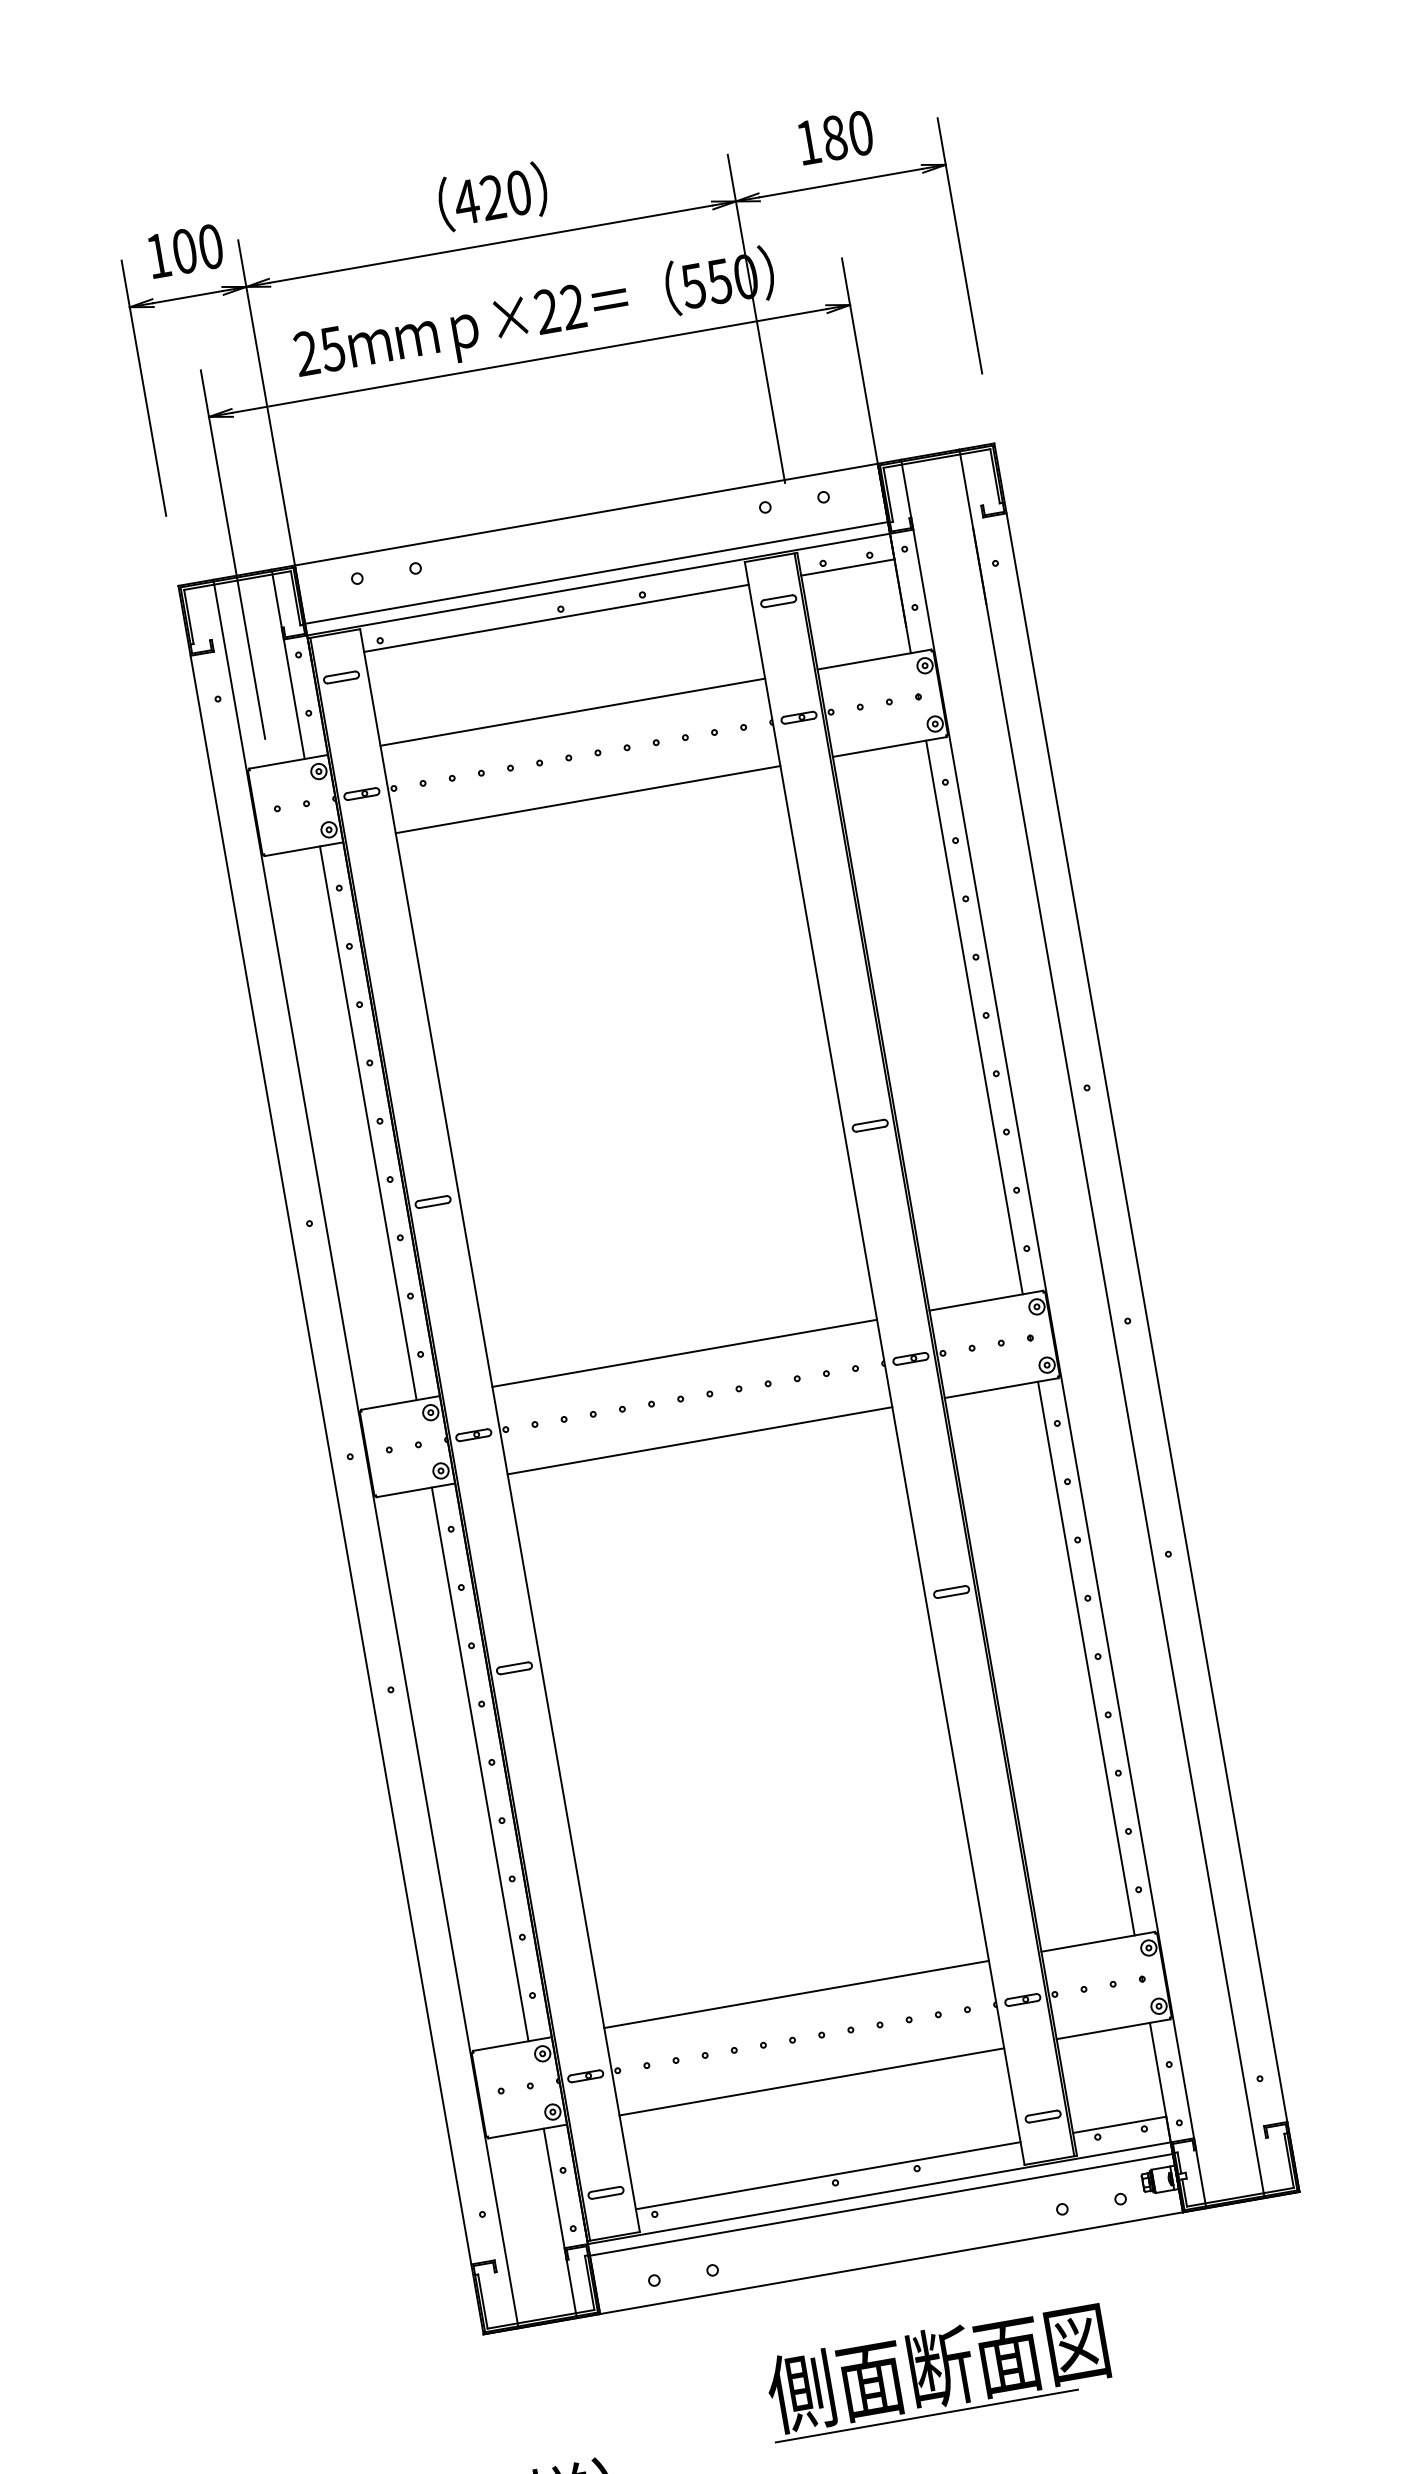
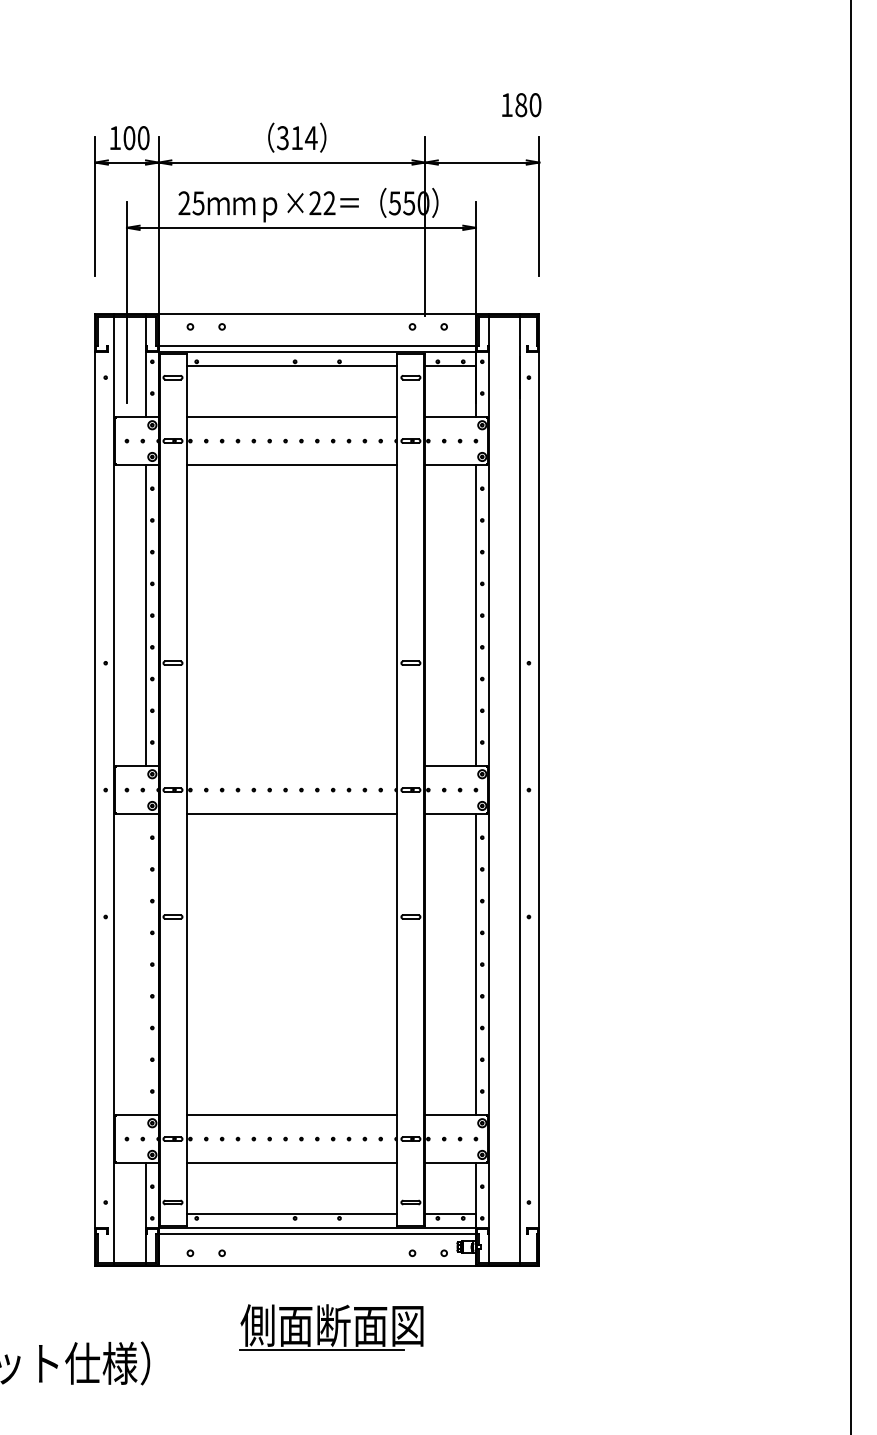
text: (835, 138) -> (521, 105), moved
text: (491, 198) -> (296, 138), 420 -> 314
line: (683, 1353) -> (291, 766), removed
line: (481, 1764) -> (146, 964), removed

